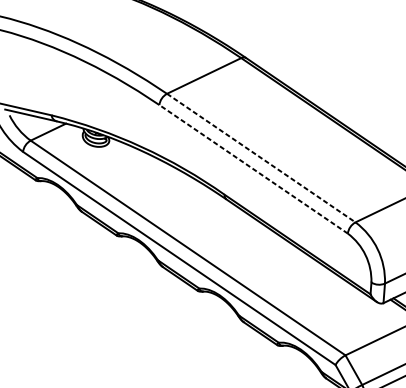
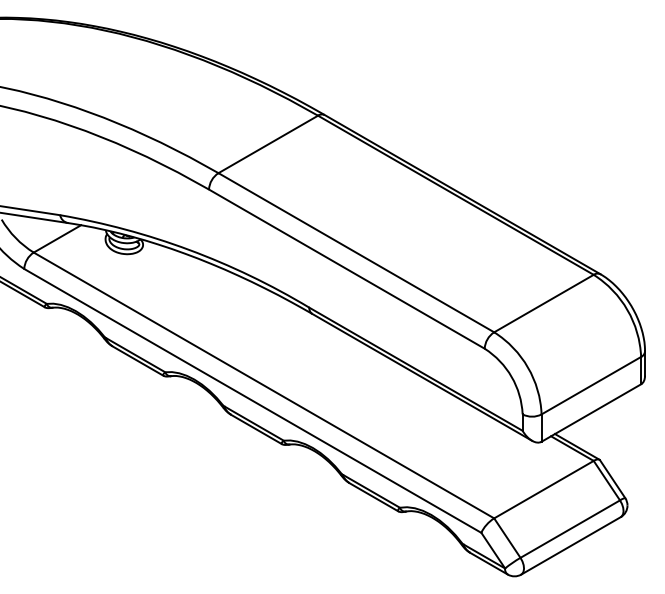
line: (261, 157) -> (356, 252), dashed -> solid
line: (253, 168) -> (346, 268), dashed -> solid

